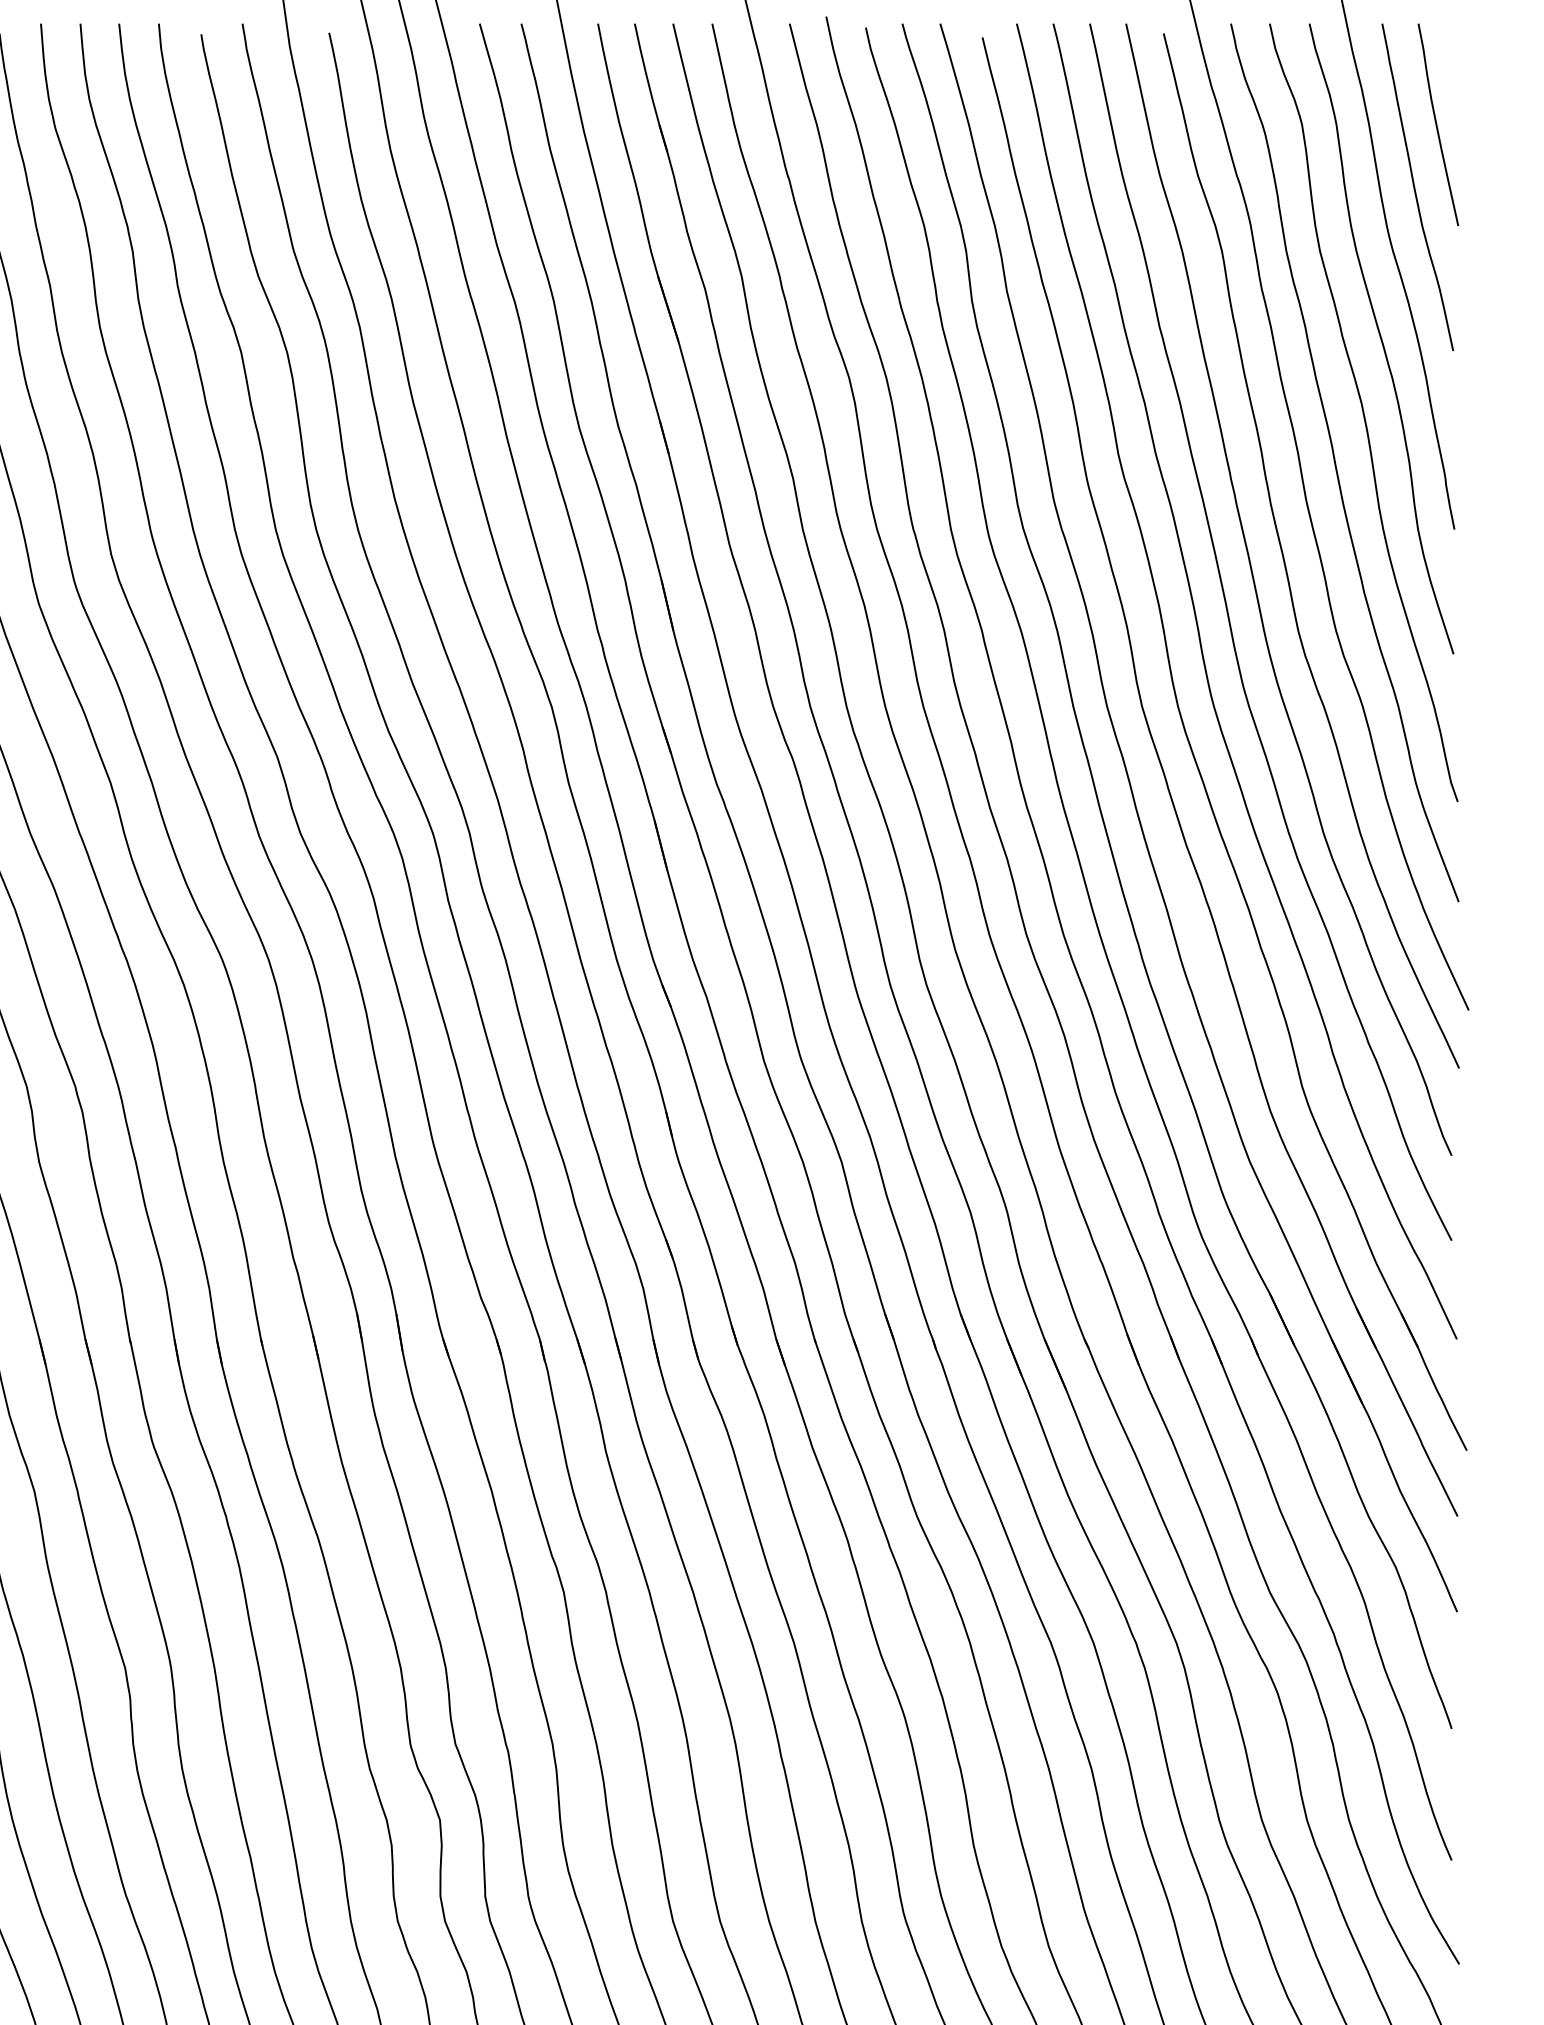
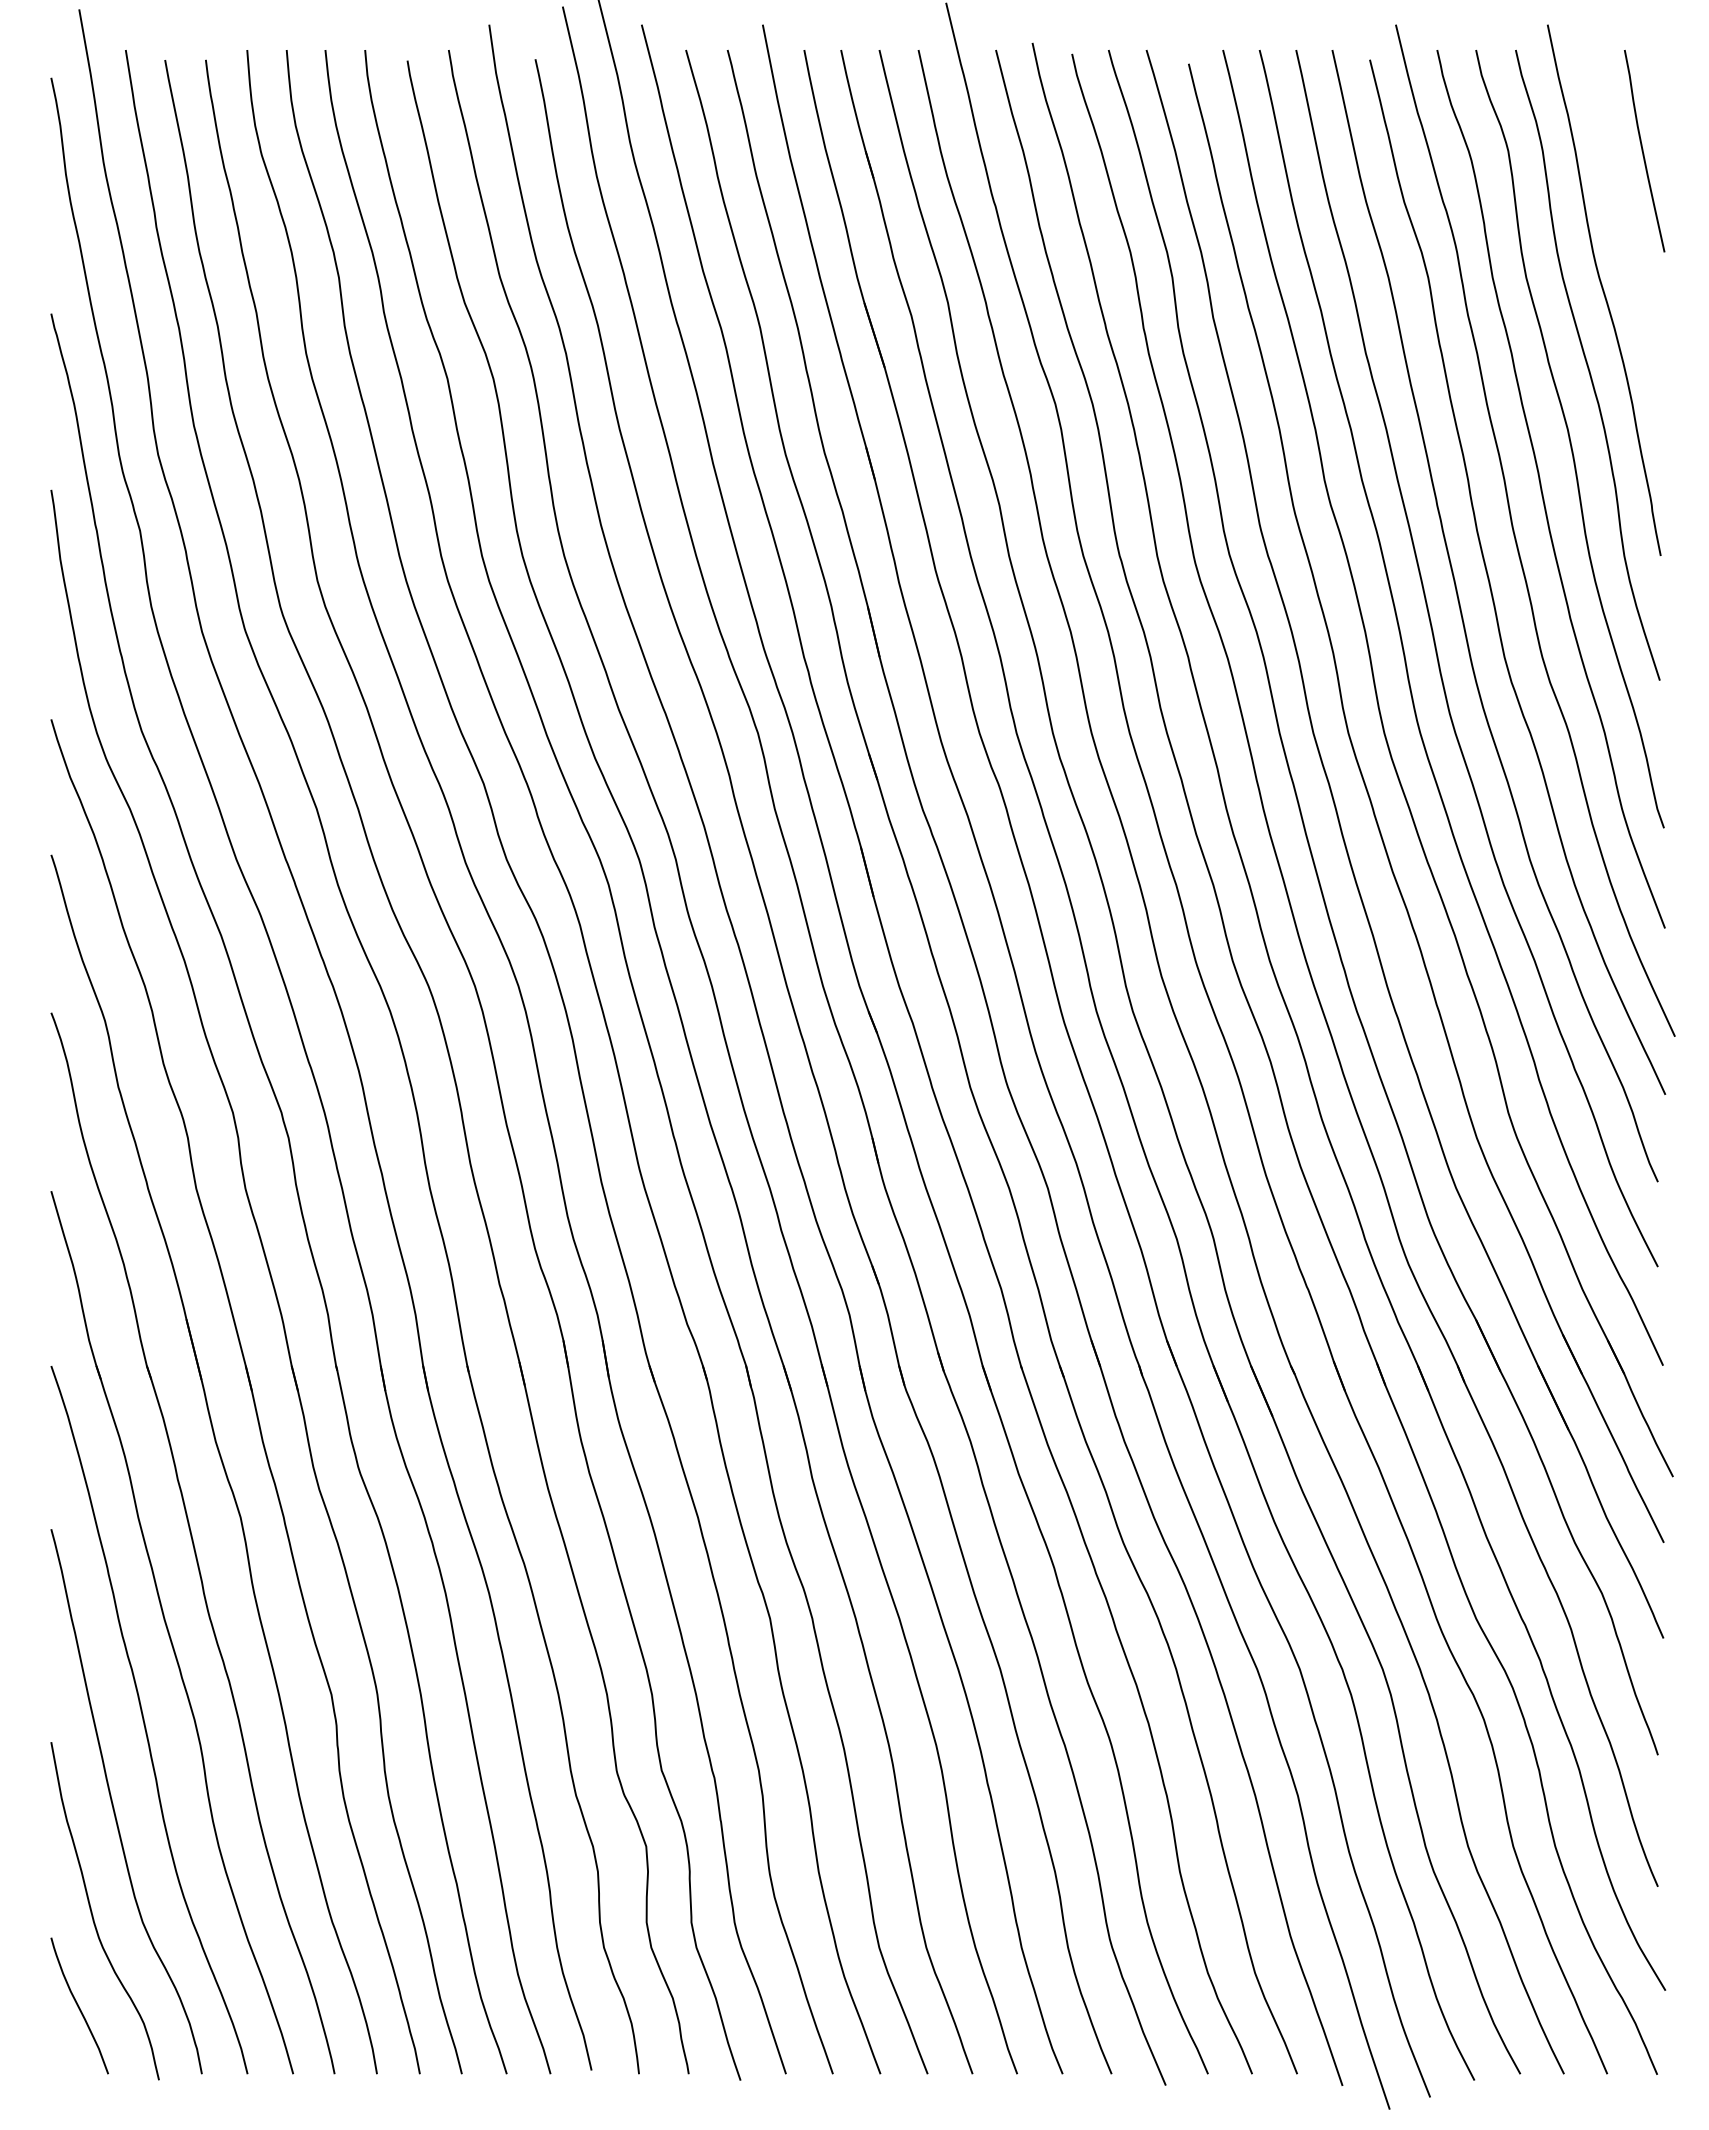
curve: (1415, 187) -> (1621, 213), removed

